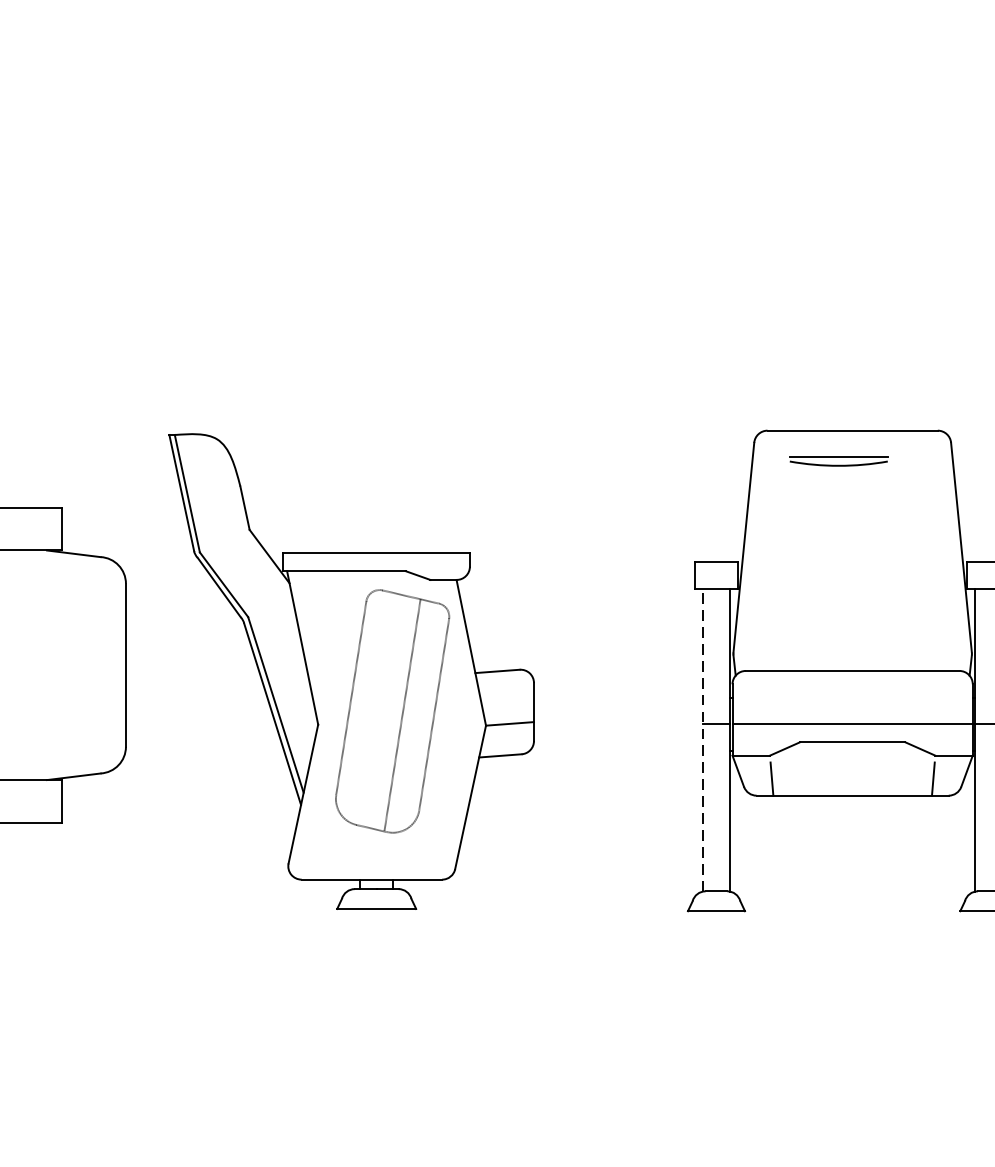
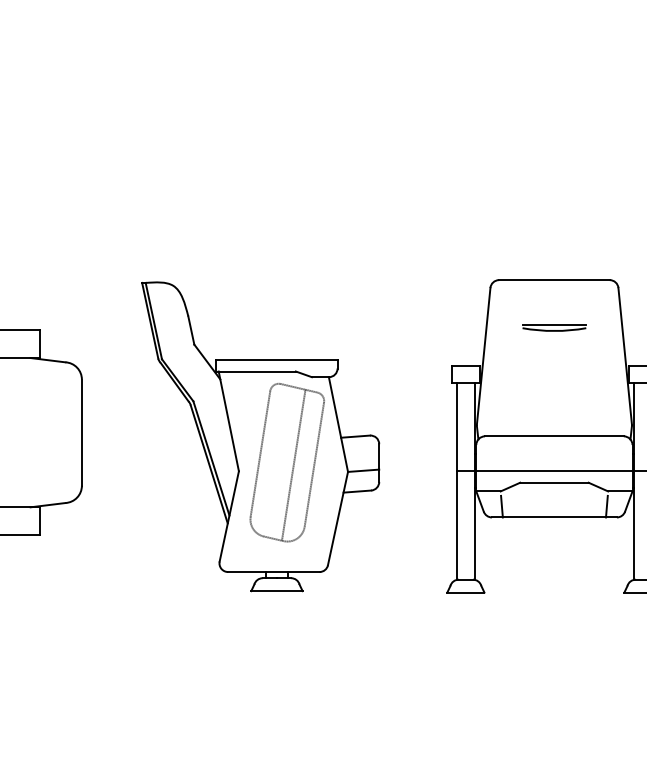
part: (838, 460) -> (554, 327), moved
part: (351, 671) -> (260, 436), moved
line: (703, 738) -> (457, 480), dashed -> solid

